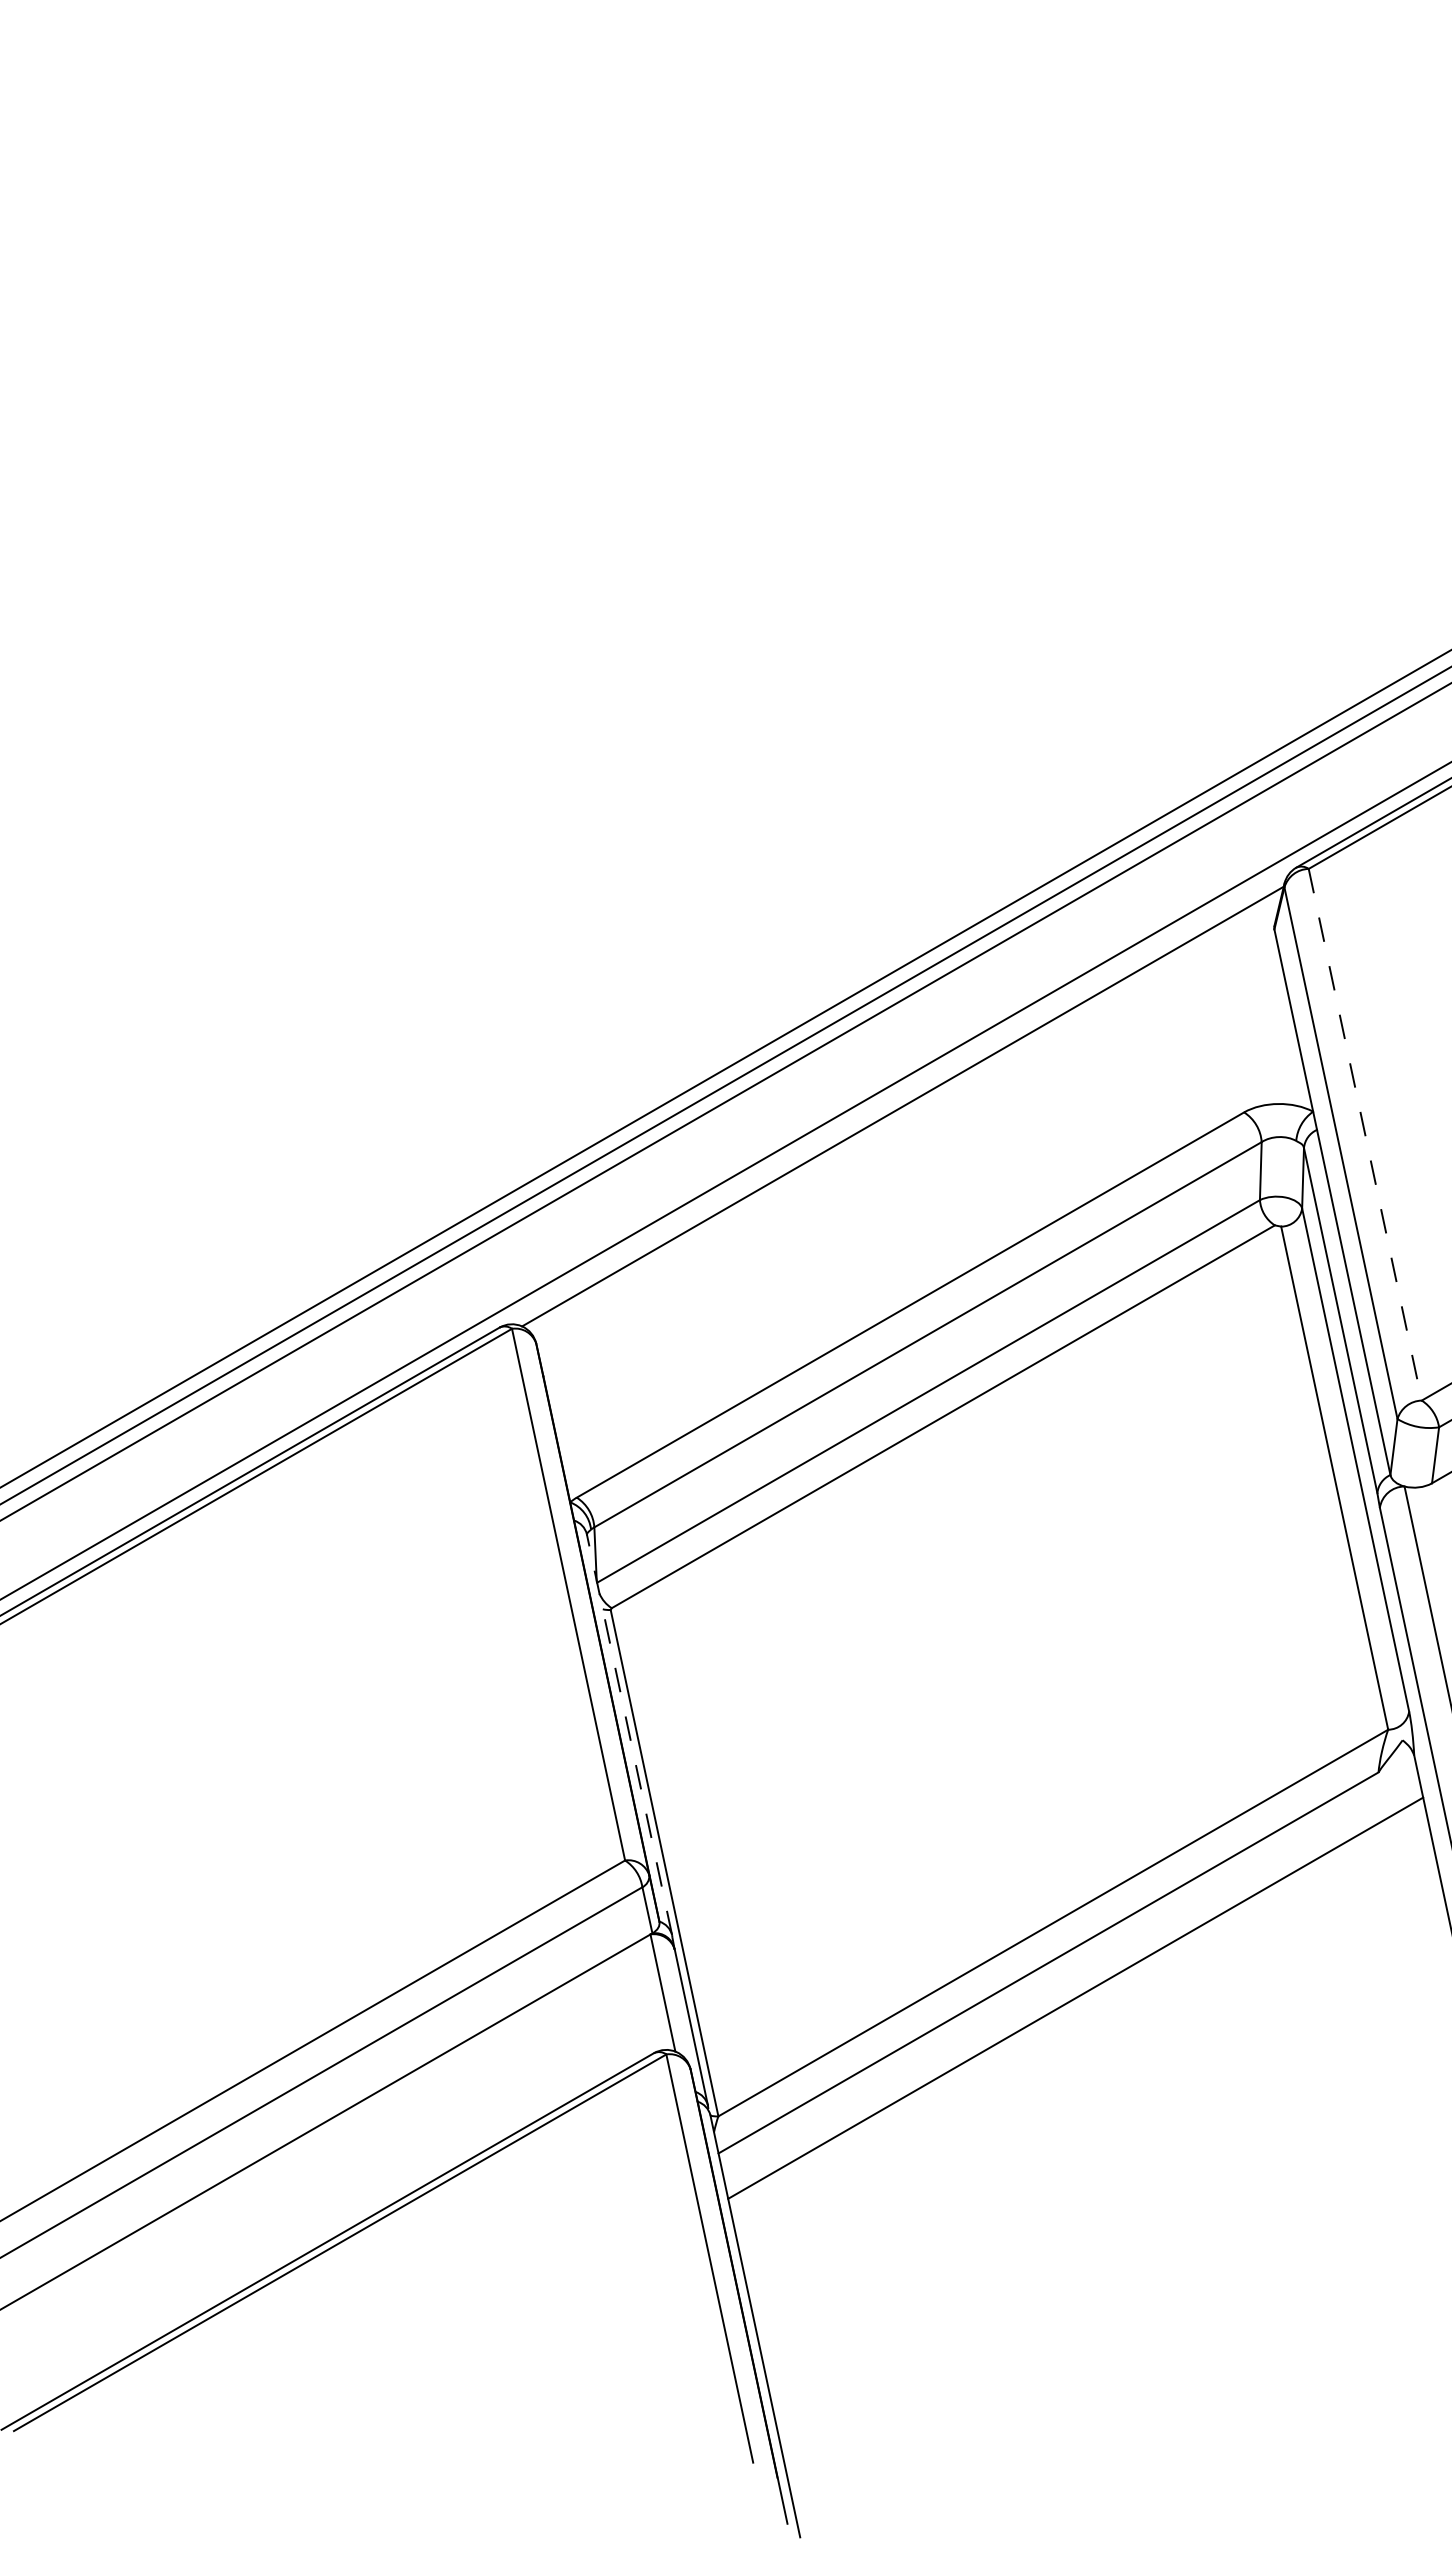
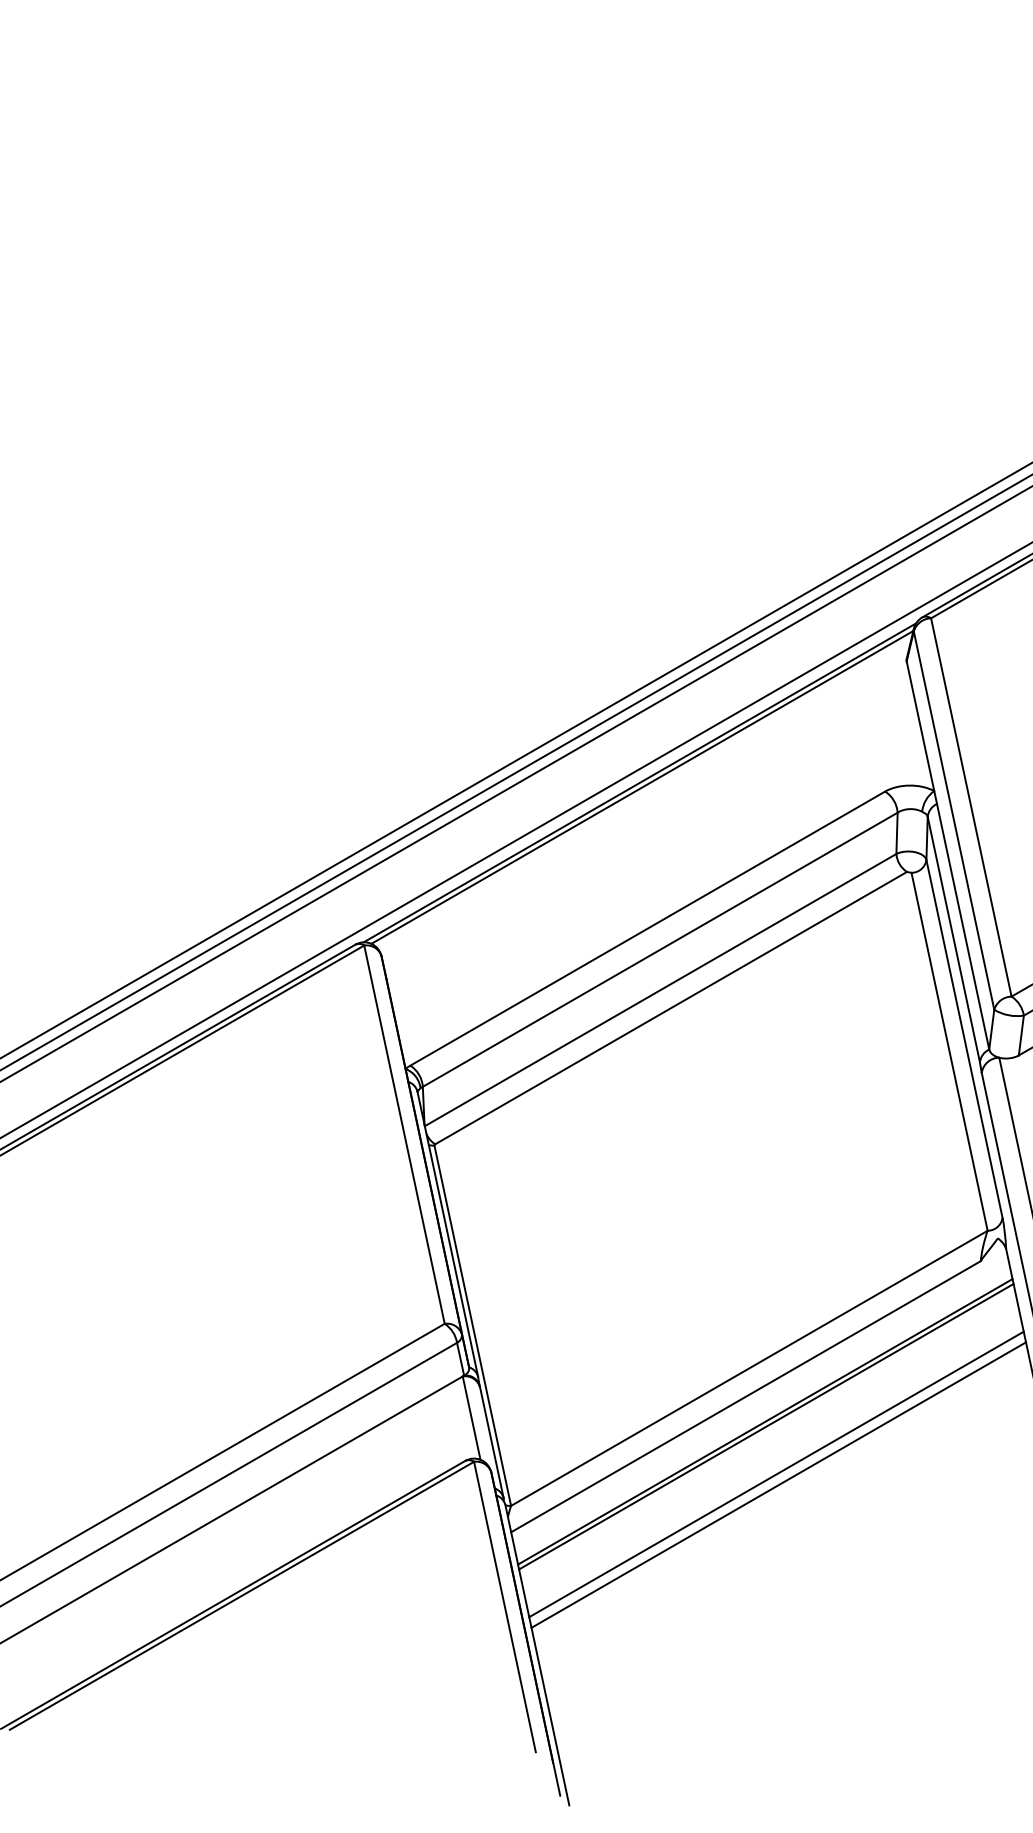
line: (899, 1100) -> (639, 783), added
line: (1365, 1134) -> (971, 807), dashed -> solid
line: (629, 1734) -> (447, 1234), dashed -> solid
line: (1076, 2004) -> (765, 1426), added
line: (1090, 2071) -> (775, 1473), added
line: (1094, 2086) -> (778, 1484), added

